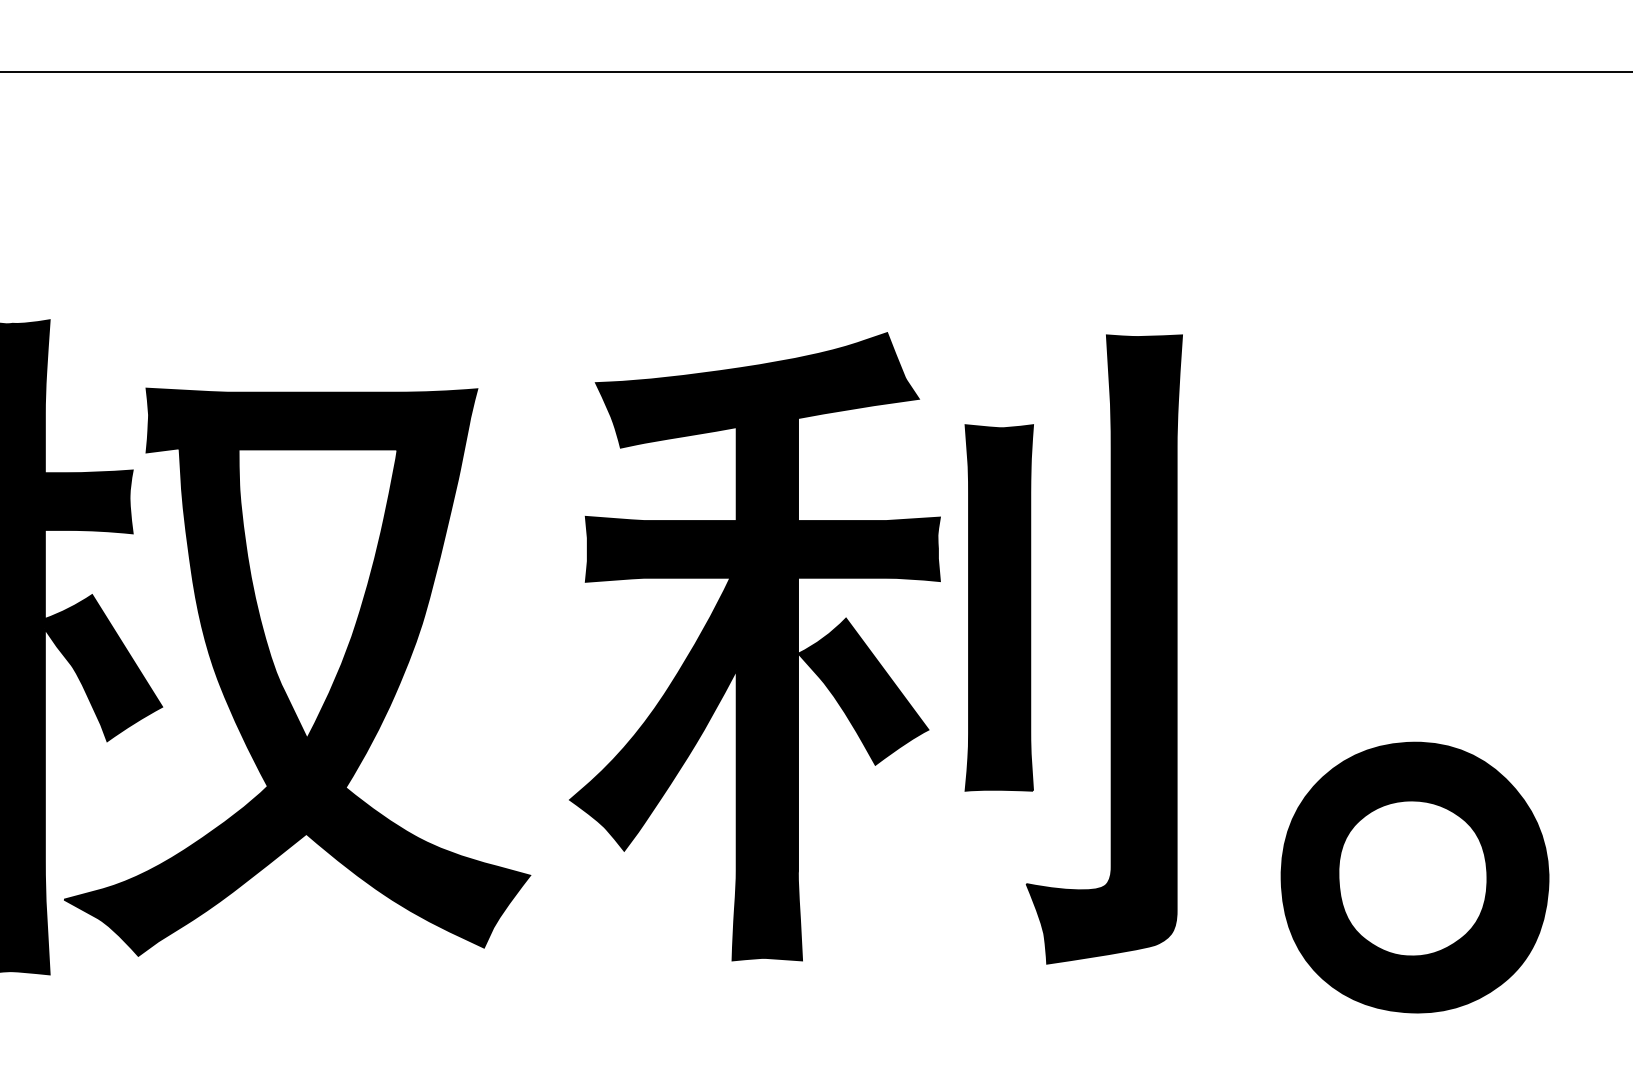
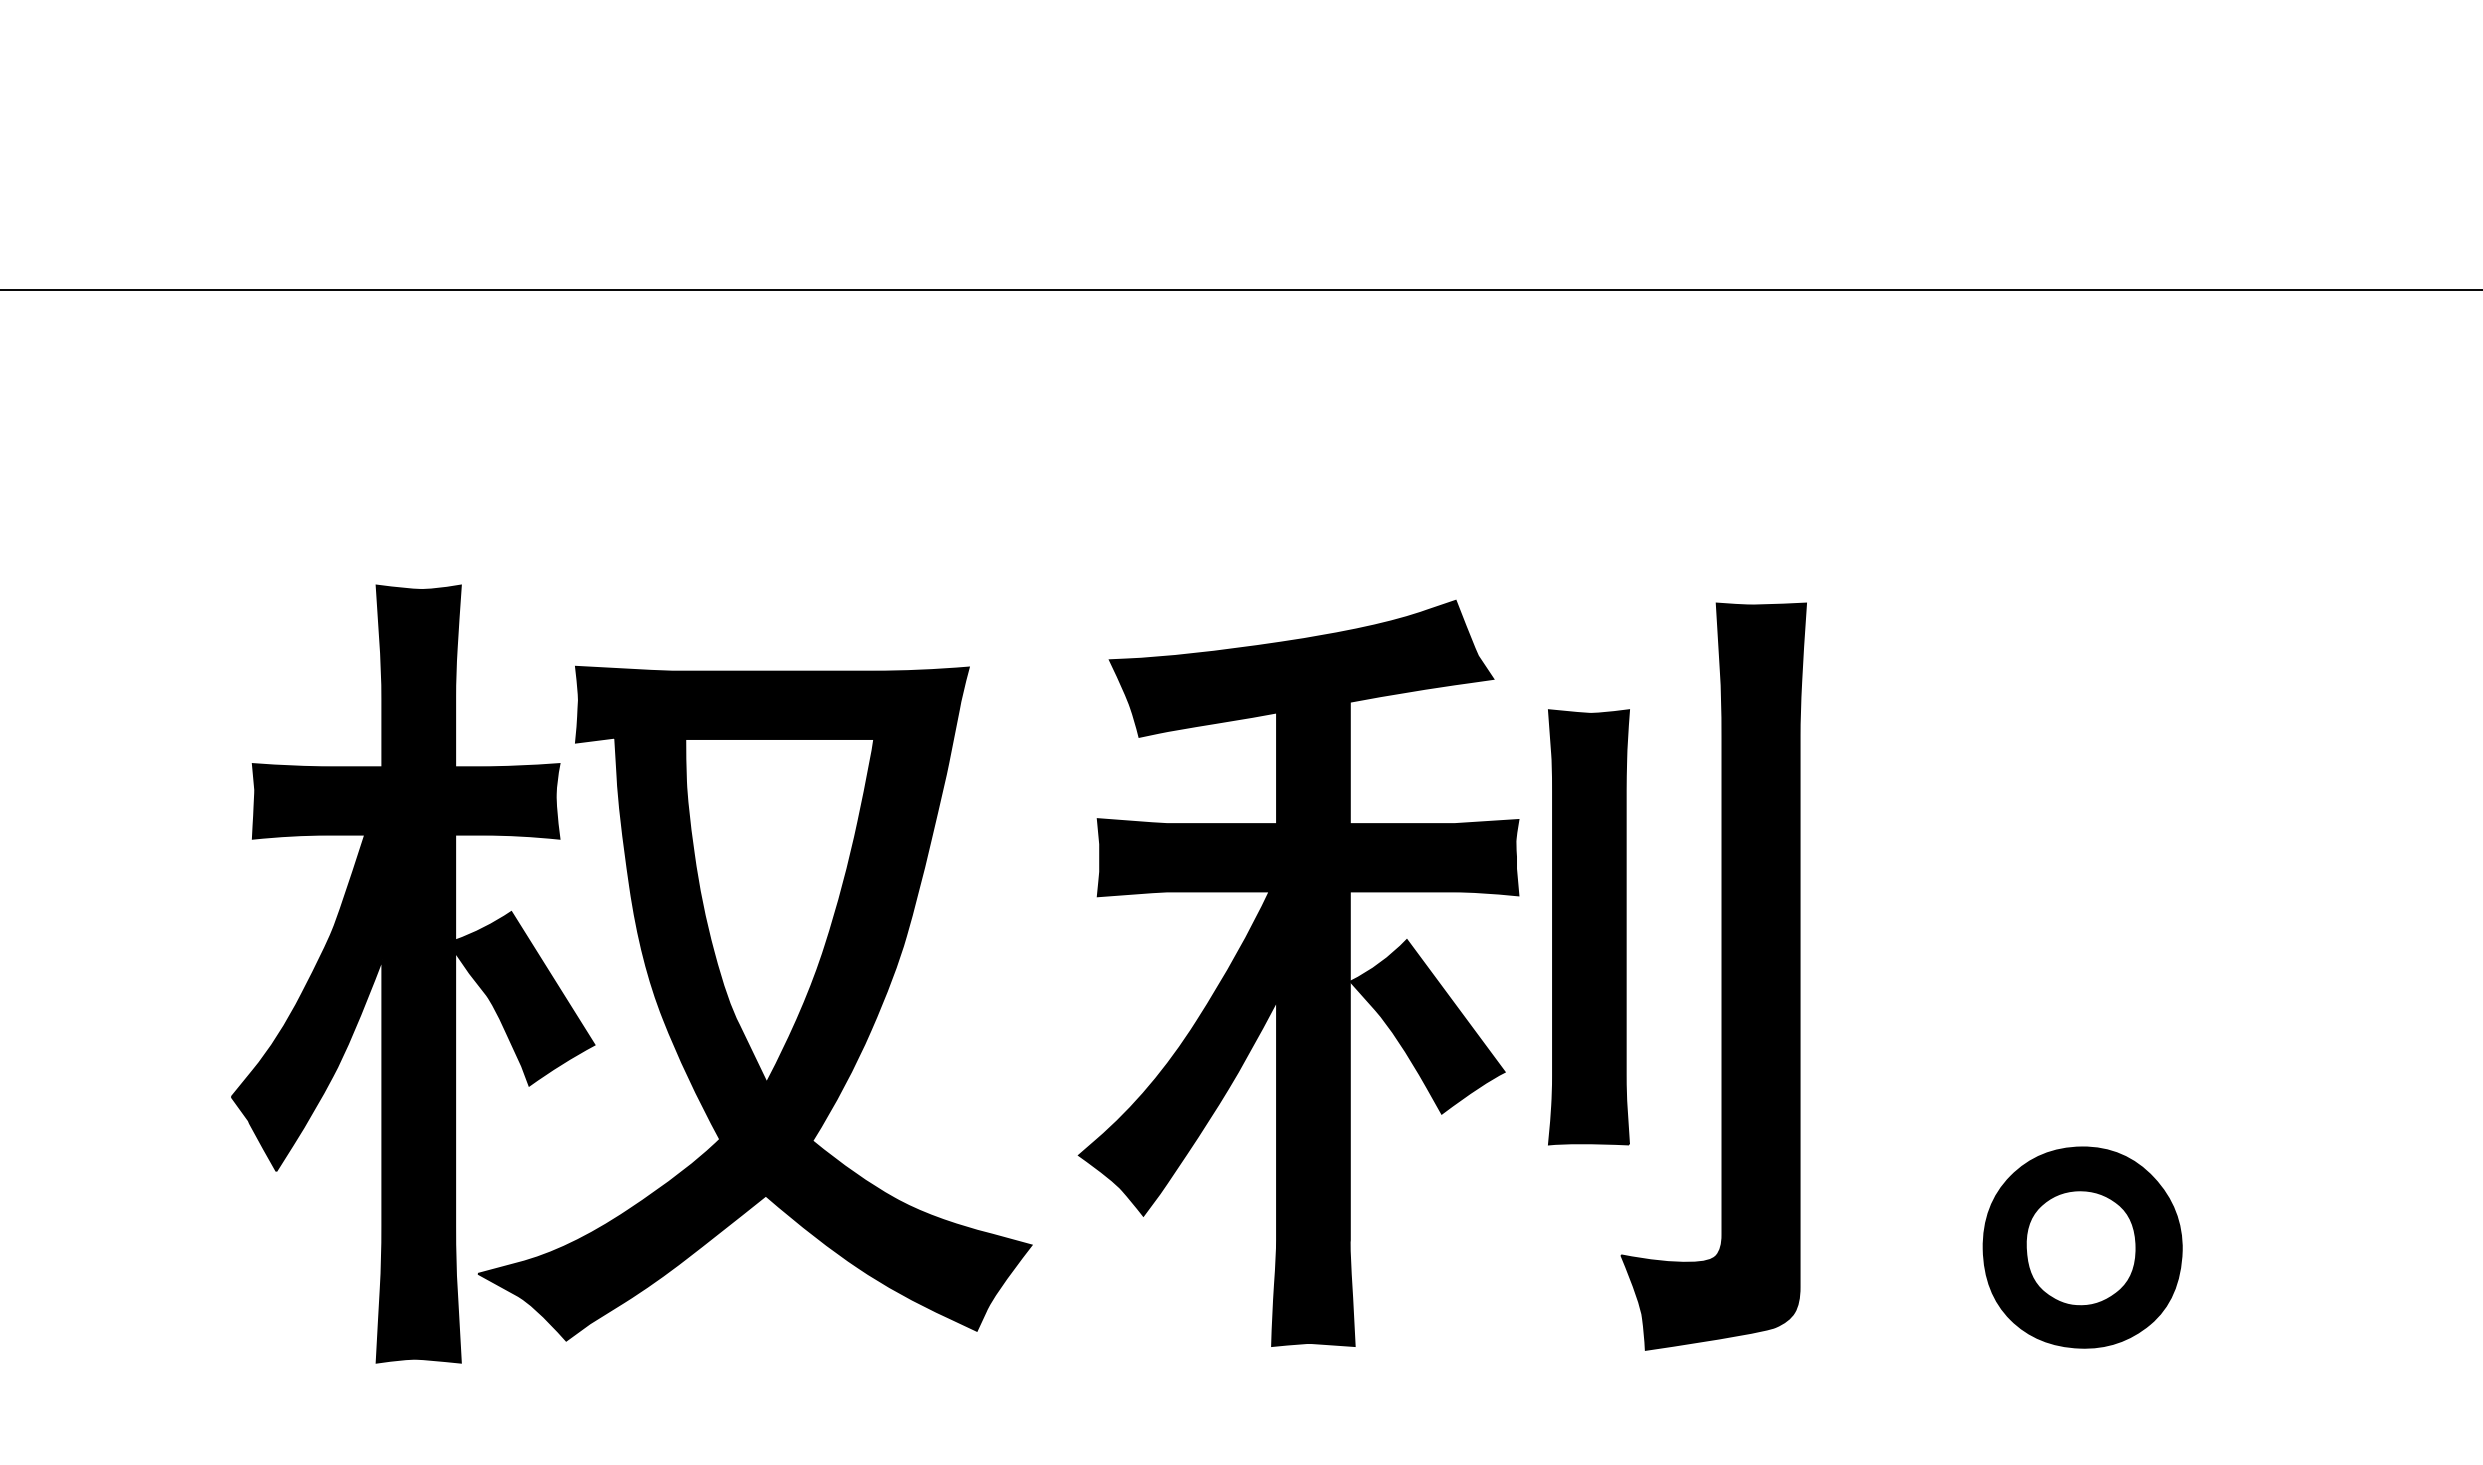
part: (1414, 877) -> (2082, 1247), size x0.62

